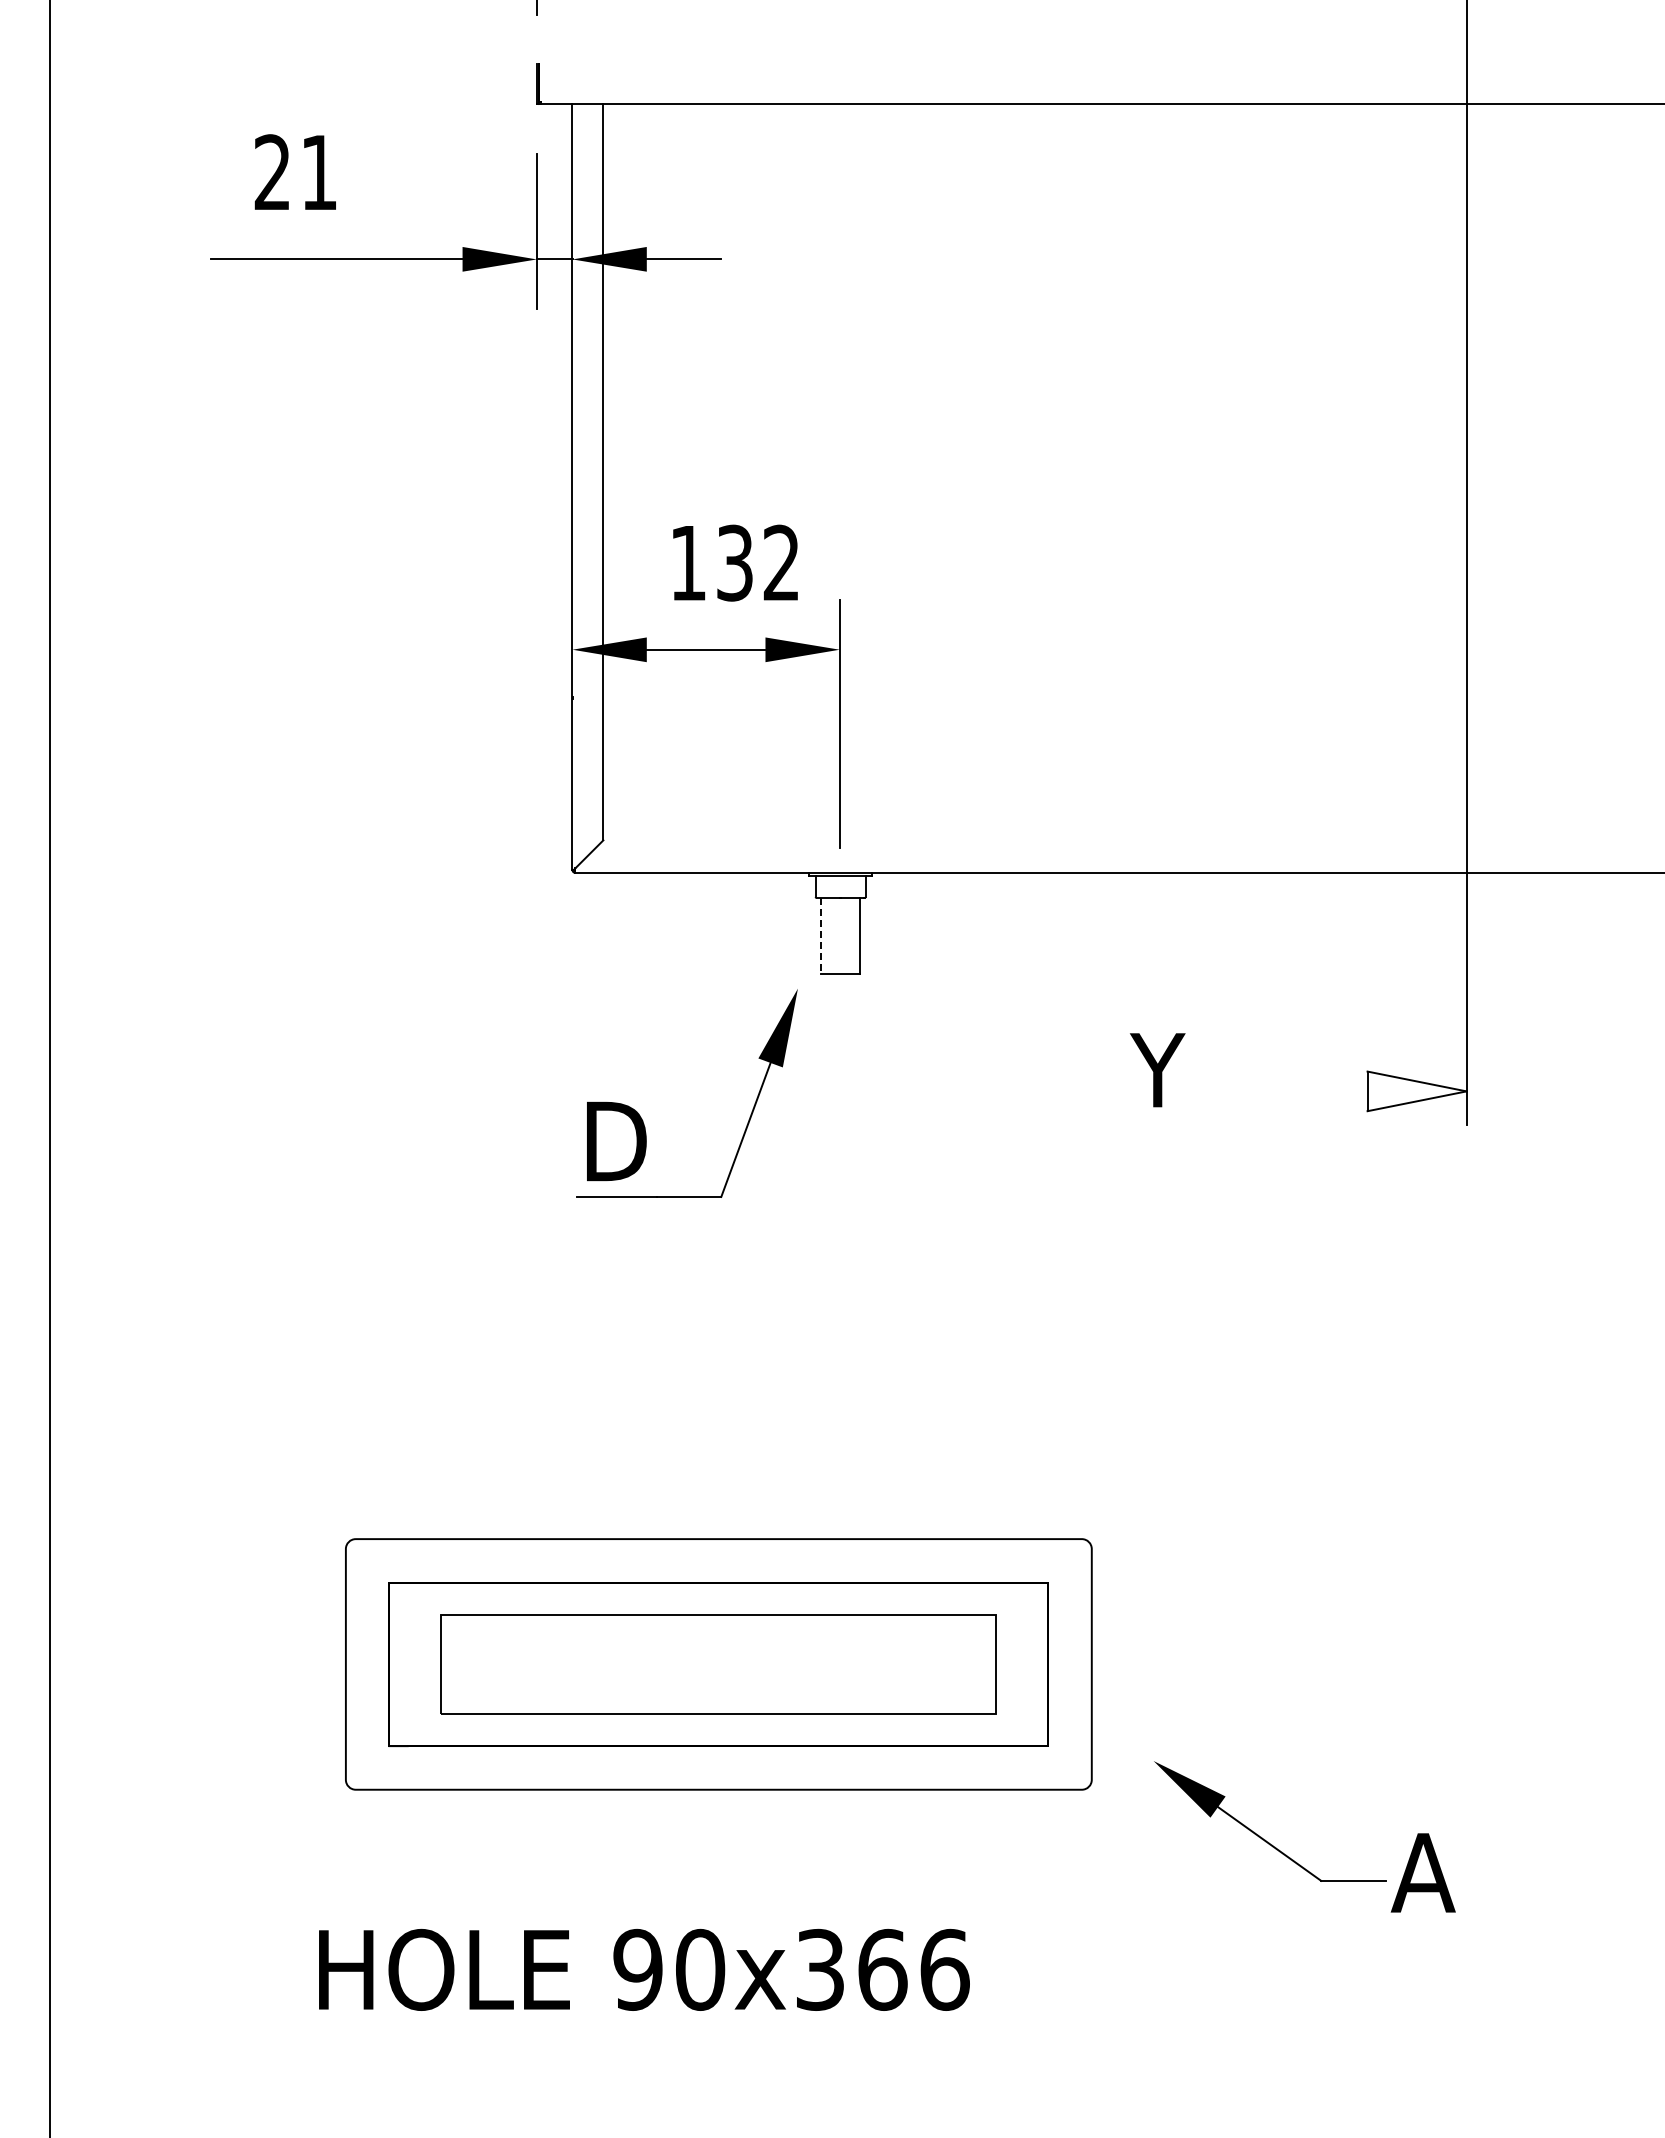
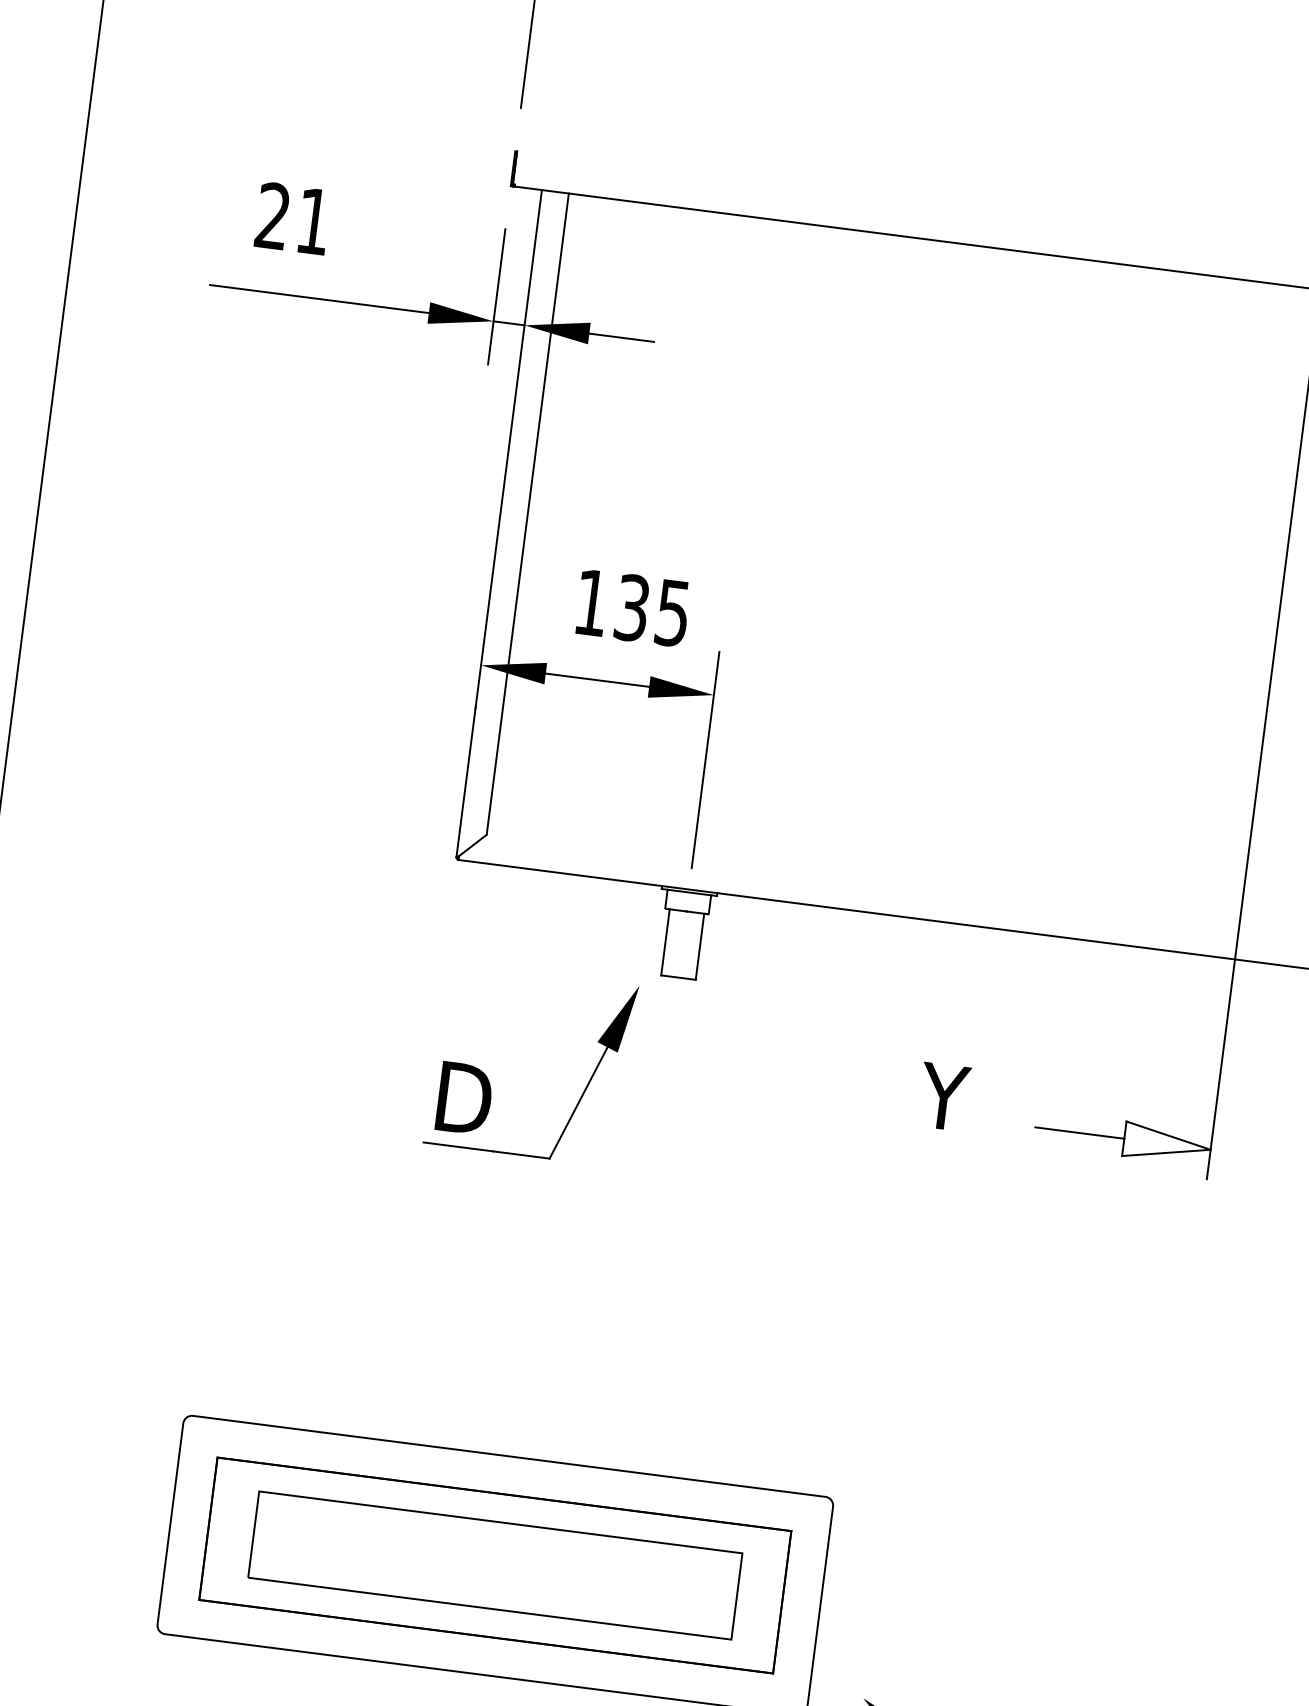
text: (780, 562) -> (671, 612), 132 -> 135
line: (820, 935) -> (665, 941), dashed -> solid
line: (1316, 1091) -> (1079, 1133), added

